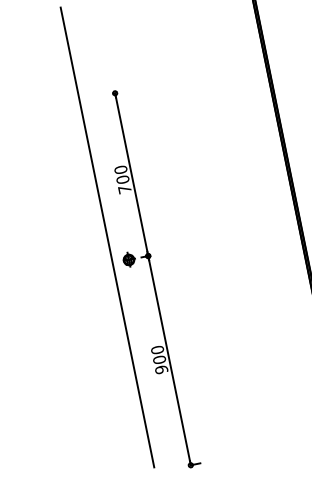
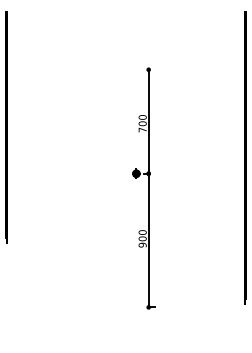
line: (108, 237) -> (126, 157), removed

